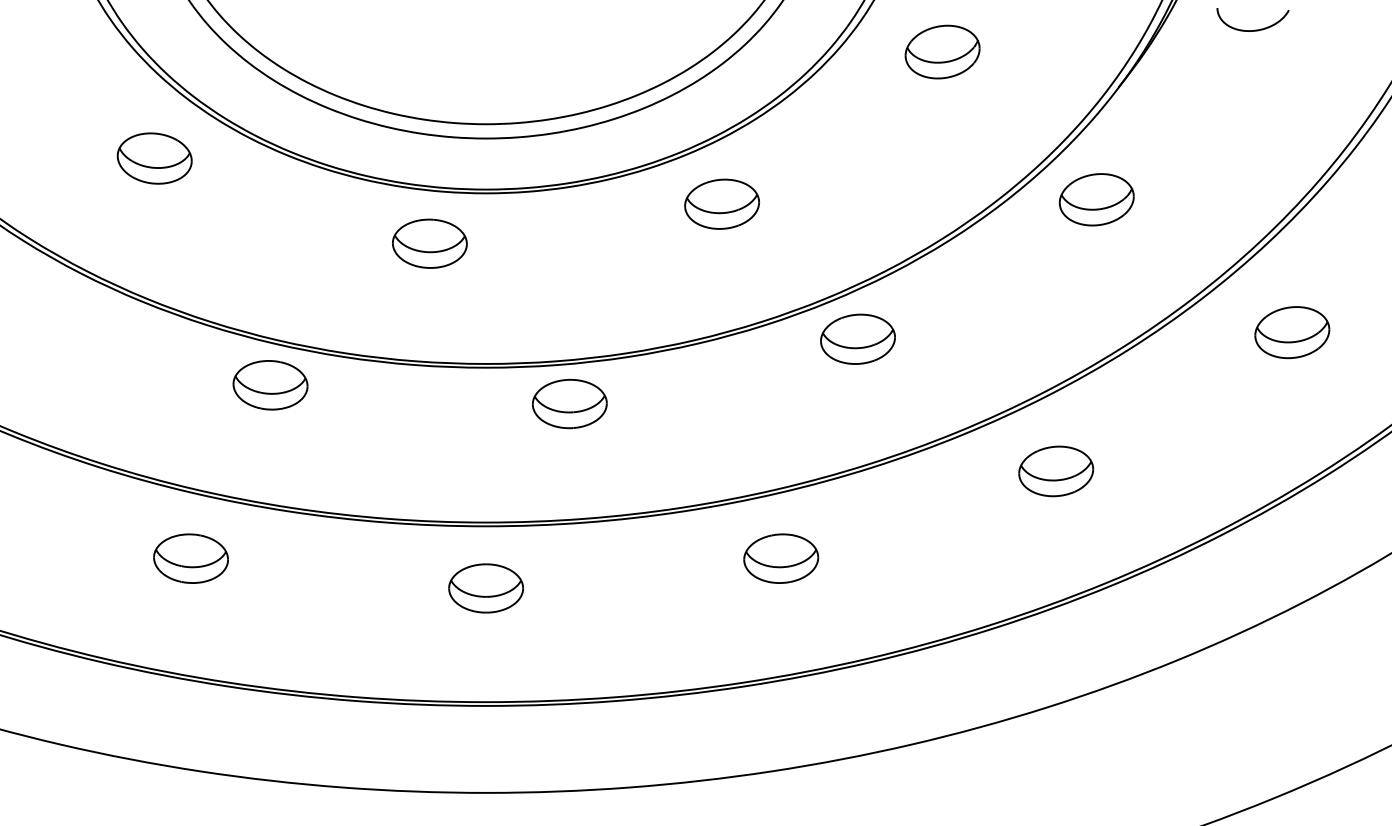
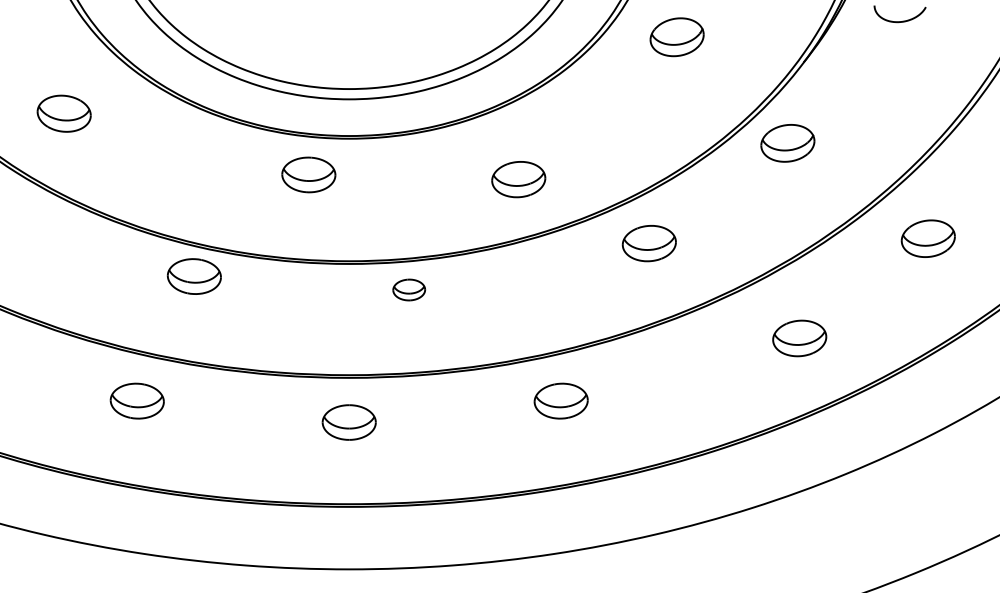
part: (153, 158) -> (63, 113), moved
part: (721, 204) -> (518, 179), moved
part: (856, 339) -> (648, 243), moved
part: (568, 403) -> (408, 289), size x0.6
part: (1055, 471) -> (799, 338), moved

